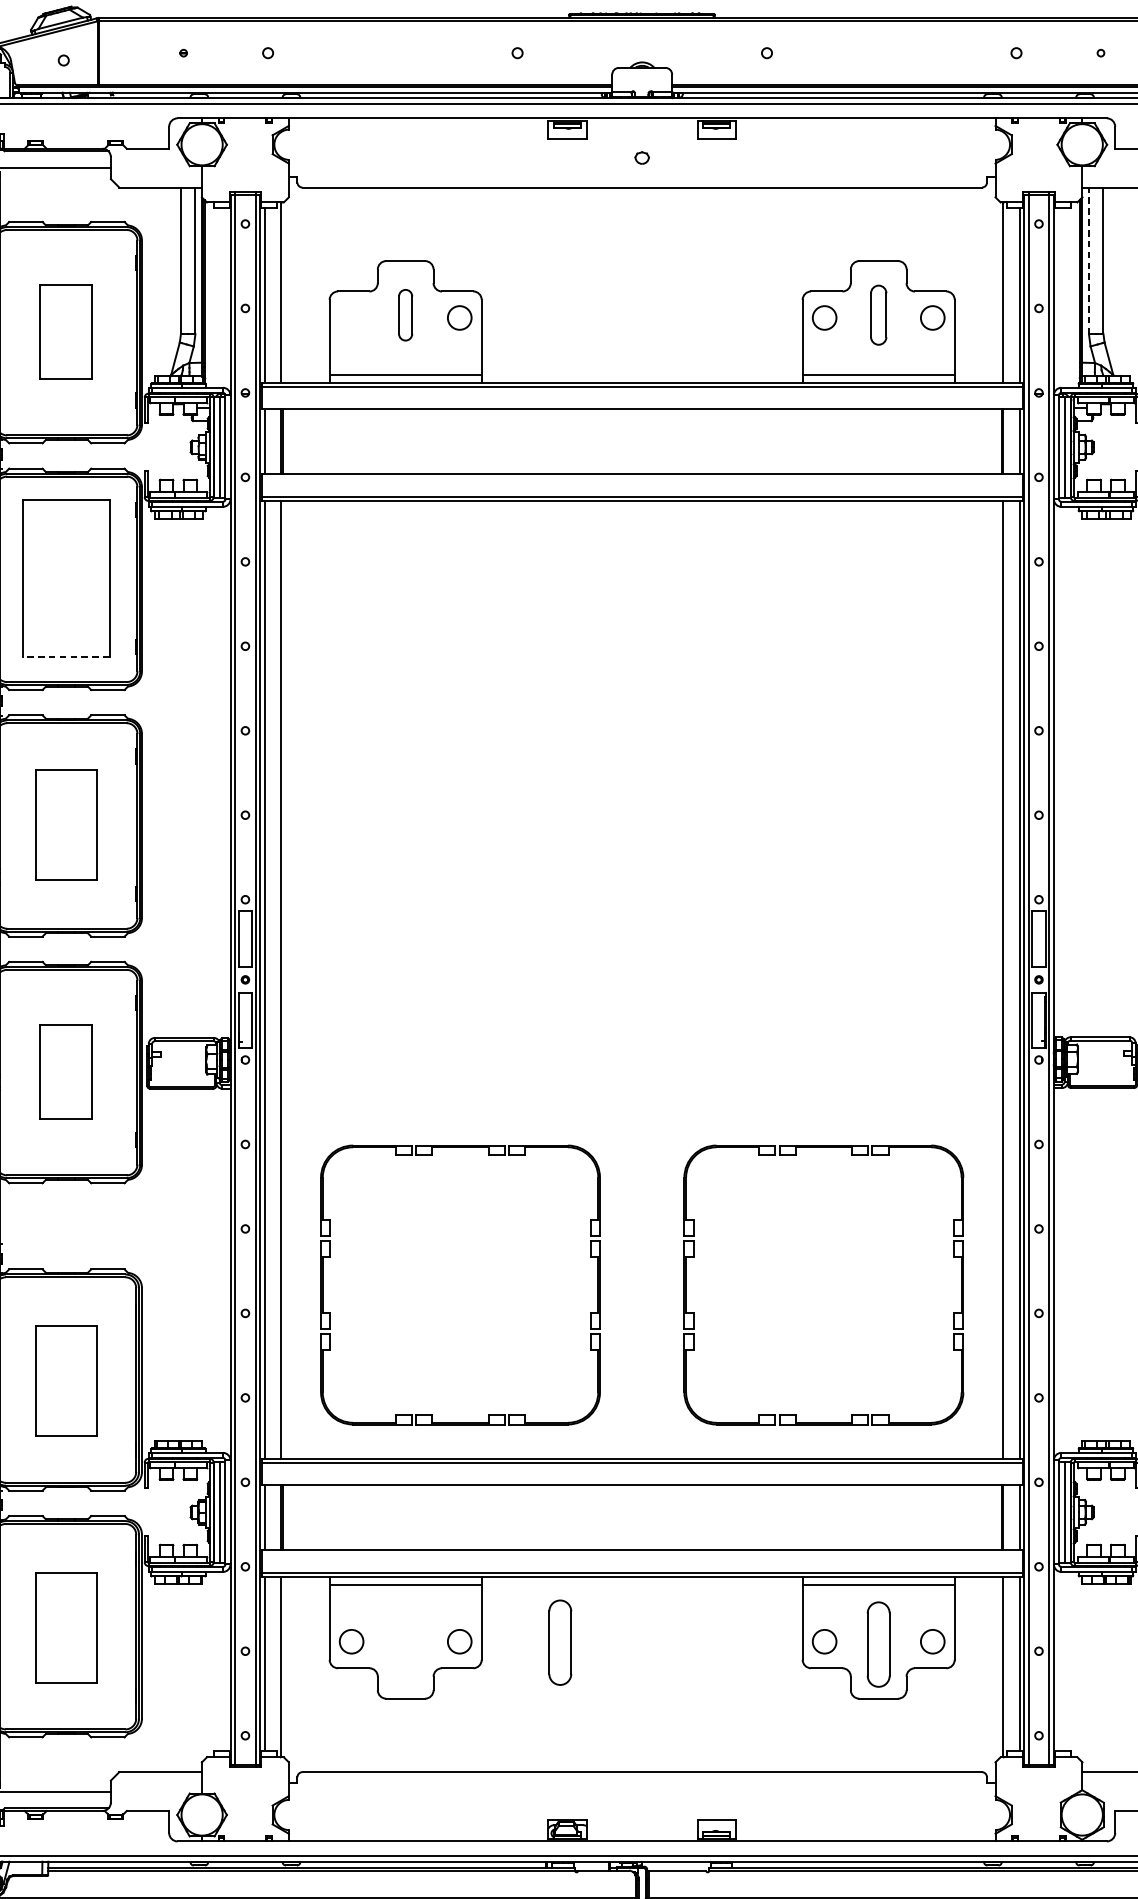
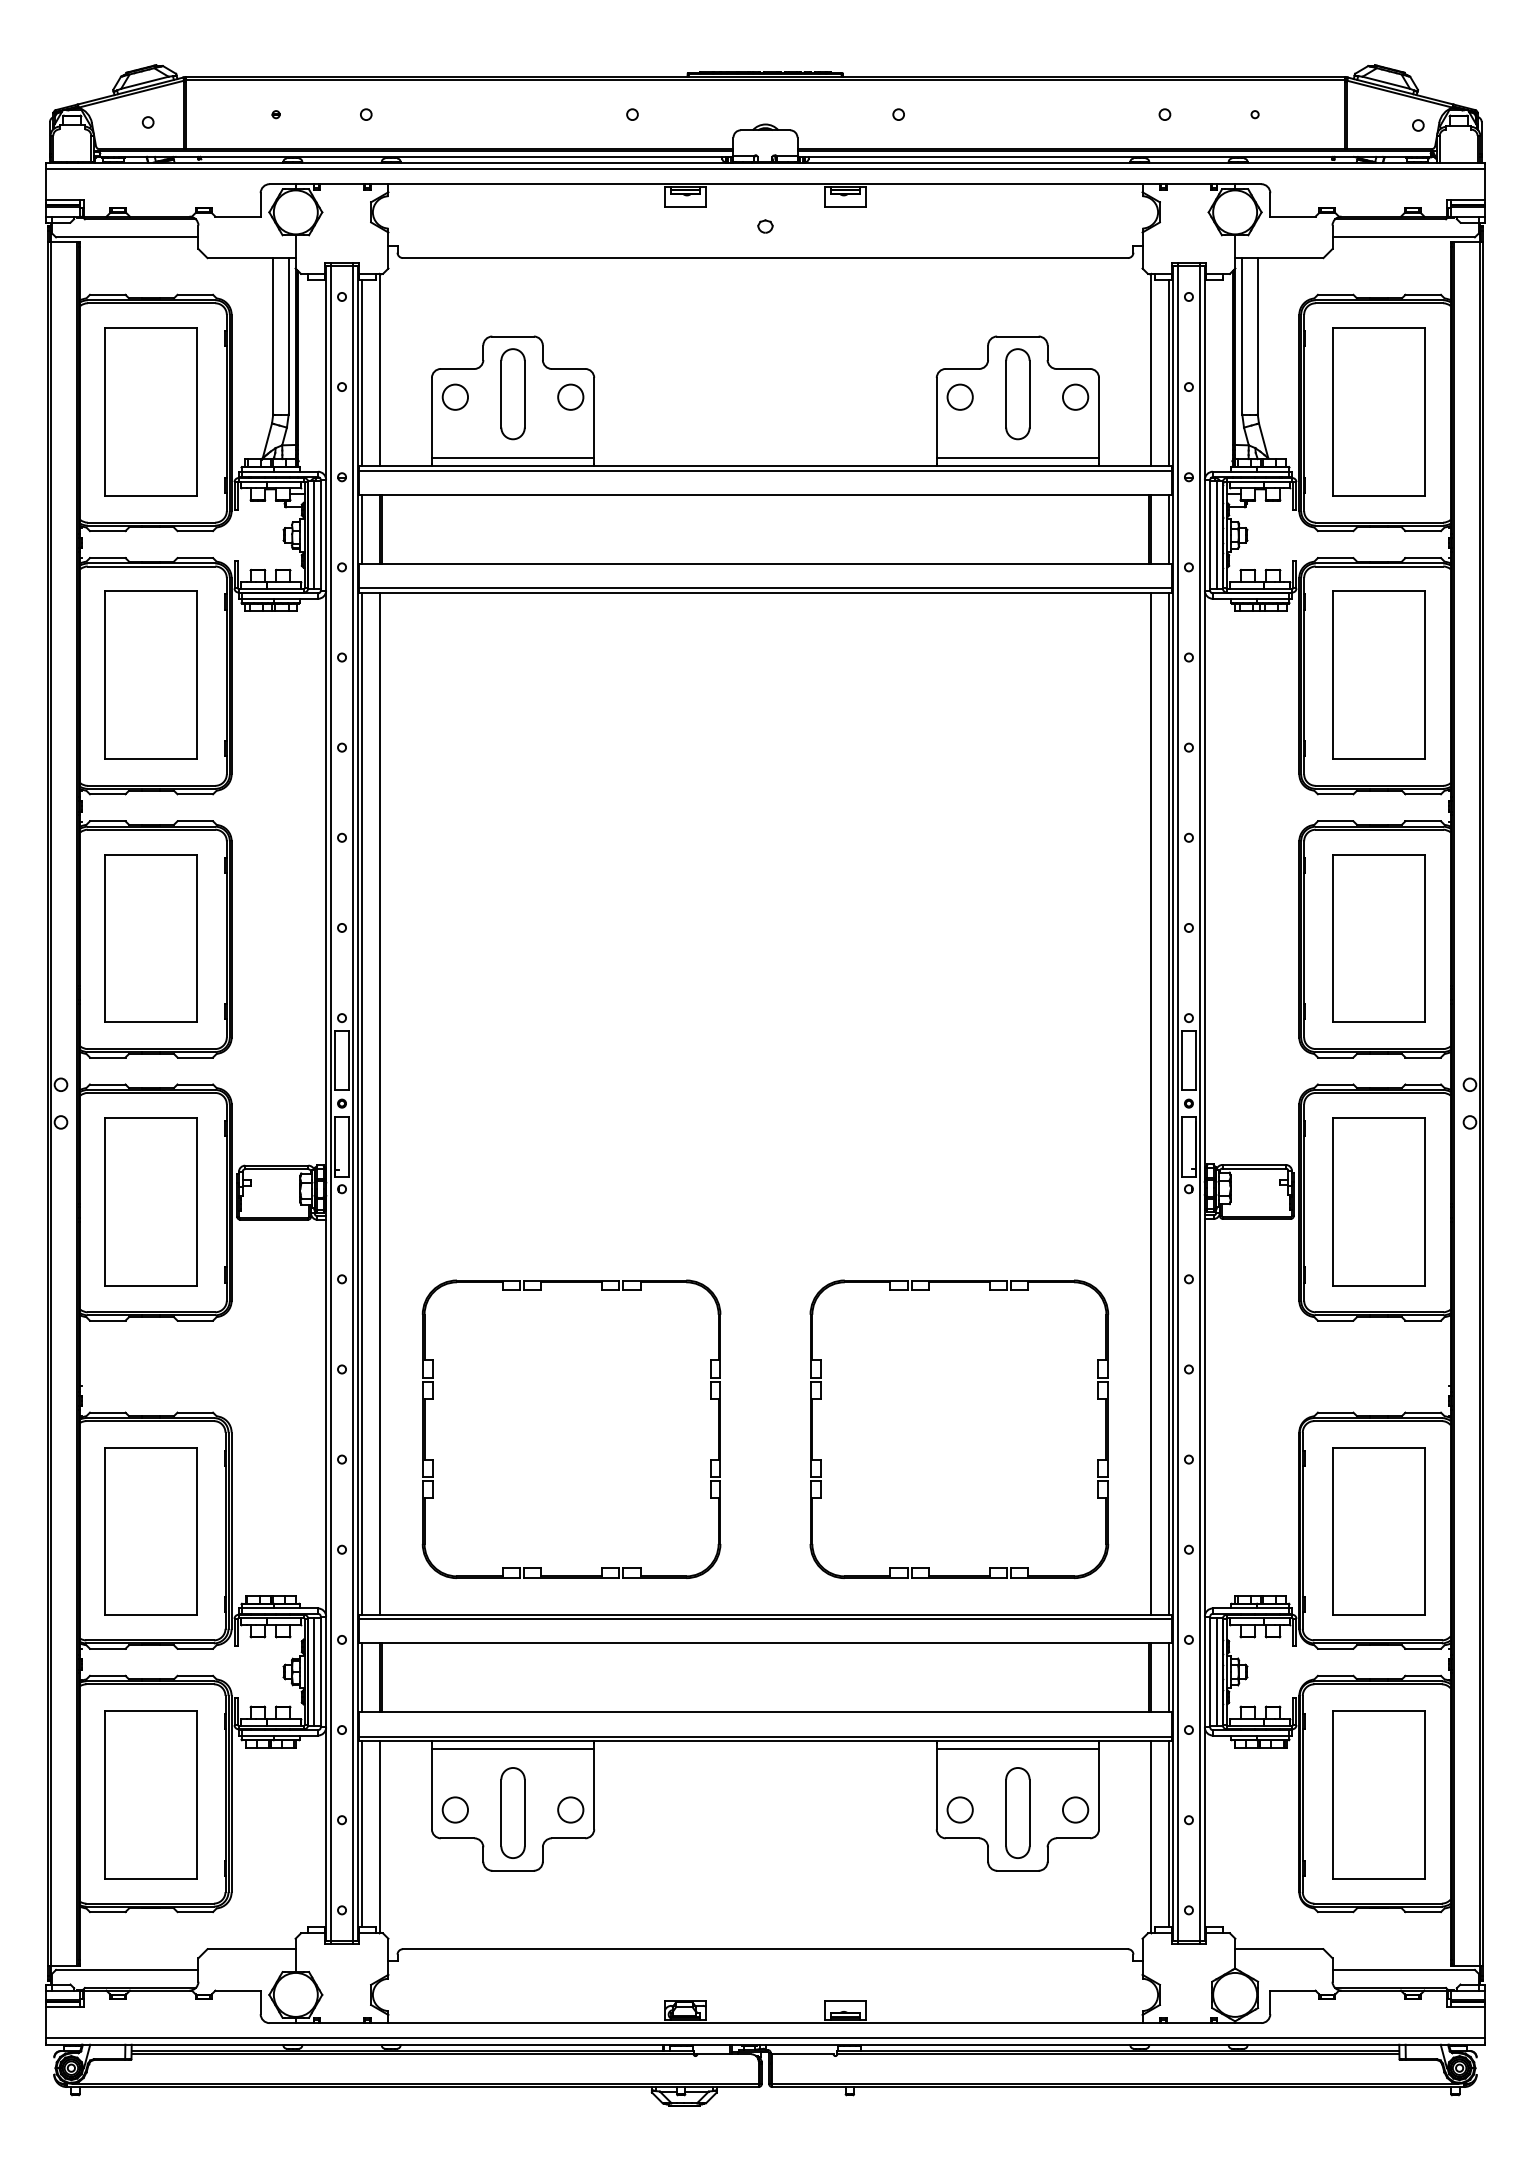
line: (1089, 260) -> (1242, 335), dashed -> solid
part: (405, 315) -> (512, 394), size x1.67
part: (878, 315) -> (1017, 394), size x1.43
circle: (350, 317) -> (454, 396), added
part: (65, 331) -> (150, 411), size x1.67
line: (65, 657) -> (150, 759), dashed -> solid
part: (65, 825) -> (150, 938), size x1.43
part: (65, 1071) -> (150, 1201), size x1.67
part: (65, 1380) -> (150, 1531), size x1.43
part: (65, 1627) -> (150, 1794), size x1.43
part: (559, 1642) -> (512, 1812), moved

